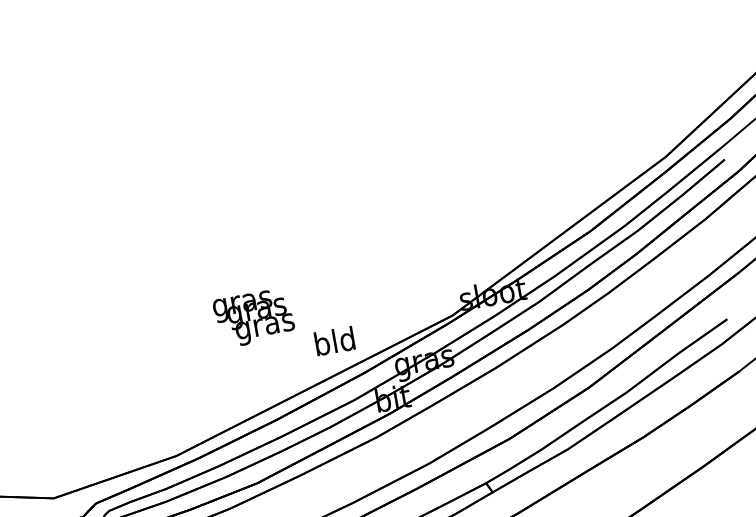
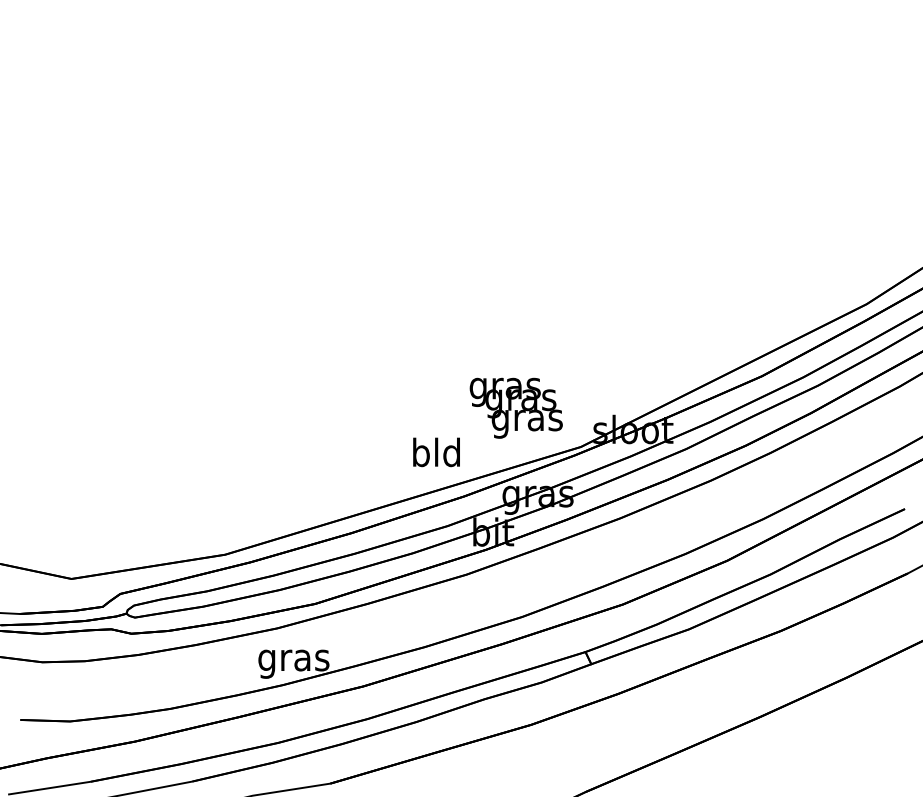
text: (253, 317) -> (515, 407), moved

